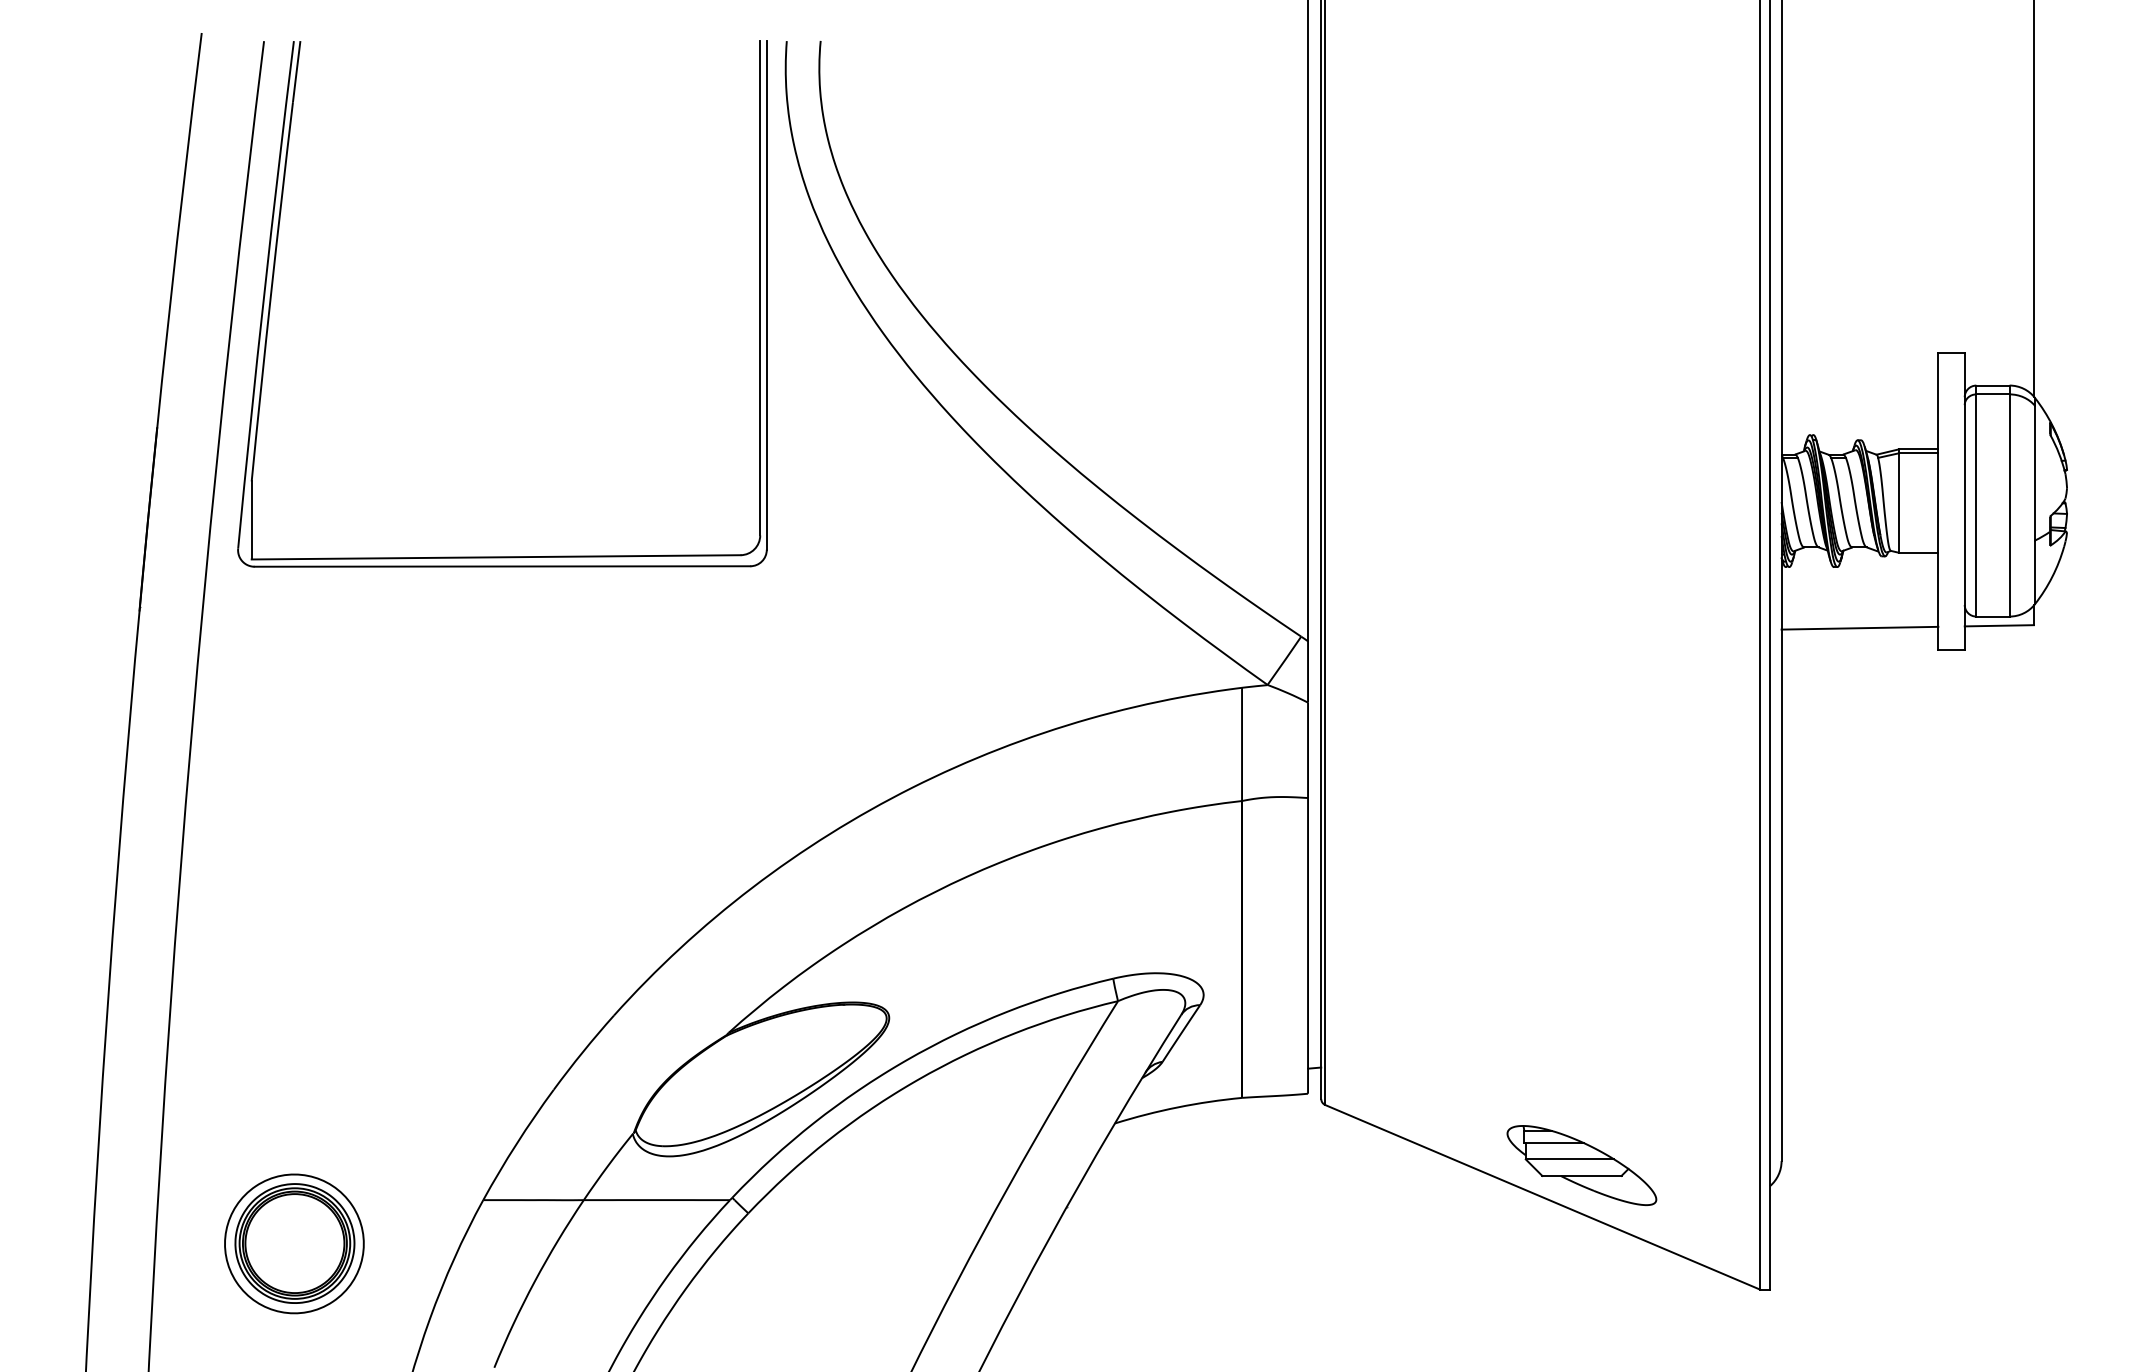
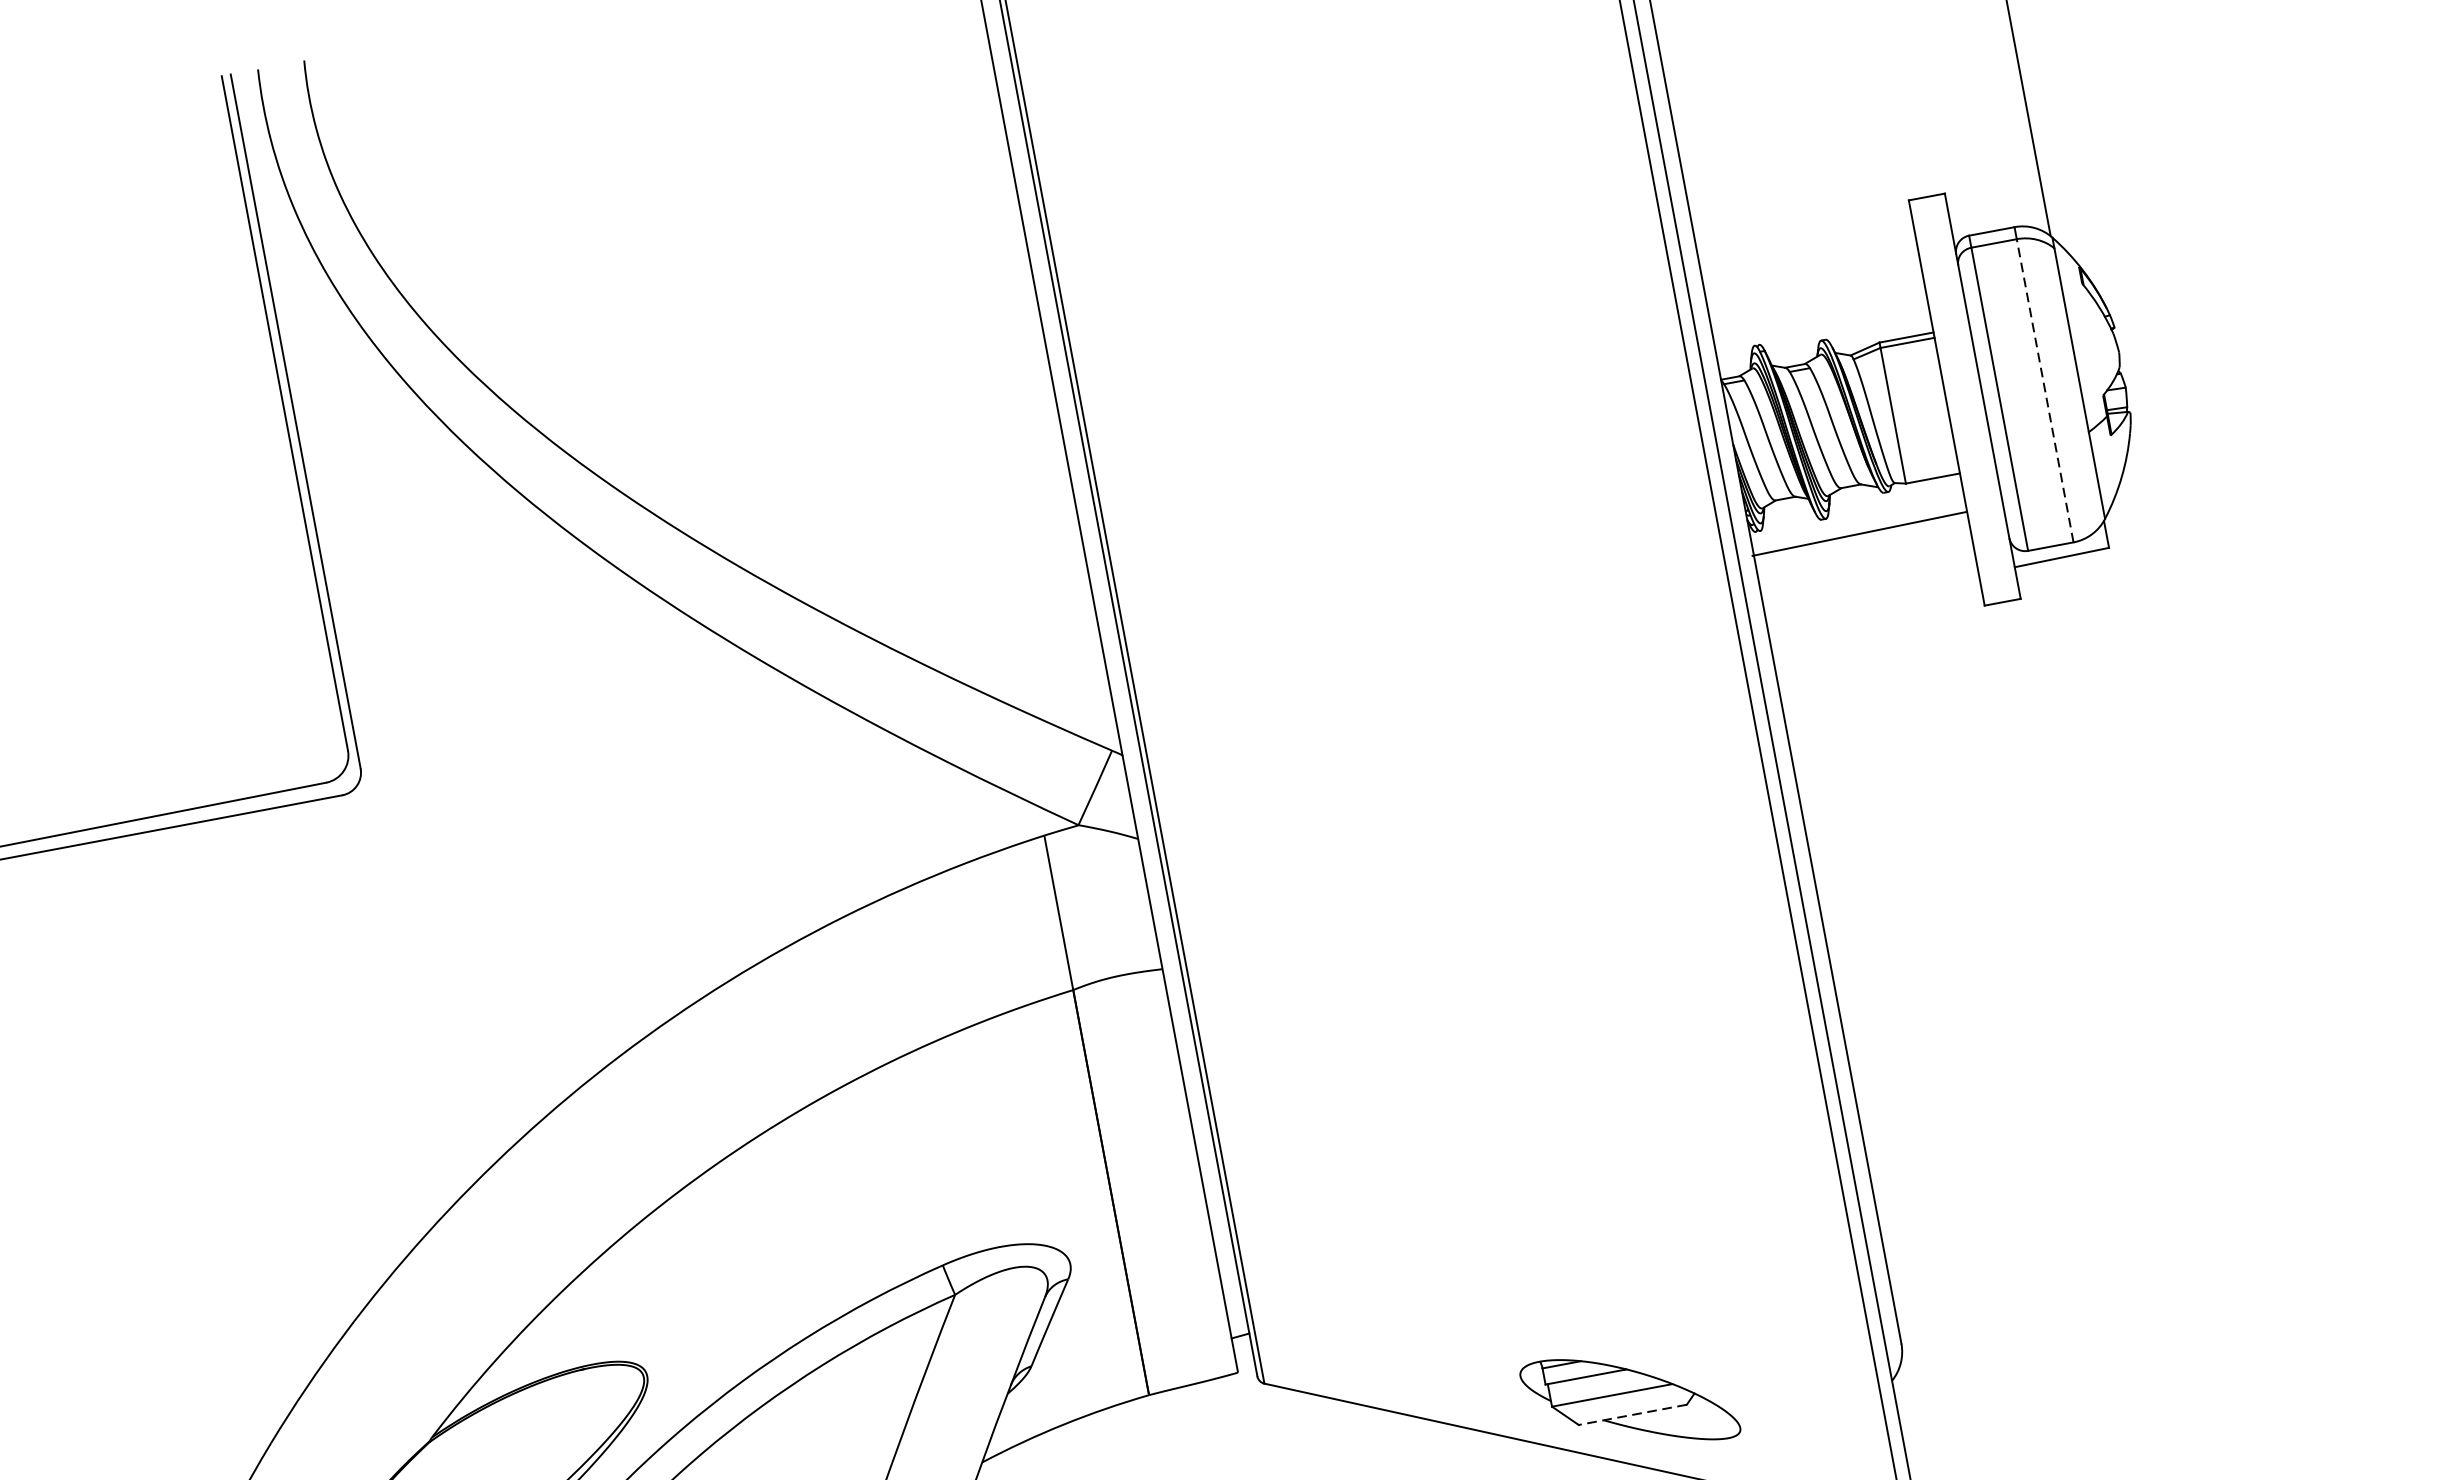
line: (2009, 505) -> (2045, 390), solid -> dashed
line: (1859, 627) -> (1858, 533), moved
line: (1581, 1175) -> (1632, 1414), solid -> dashed

